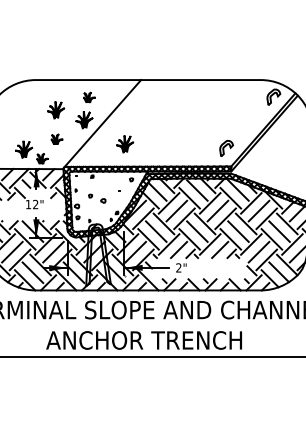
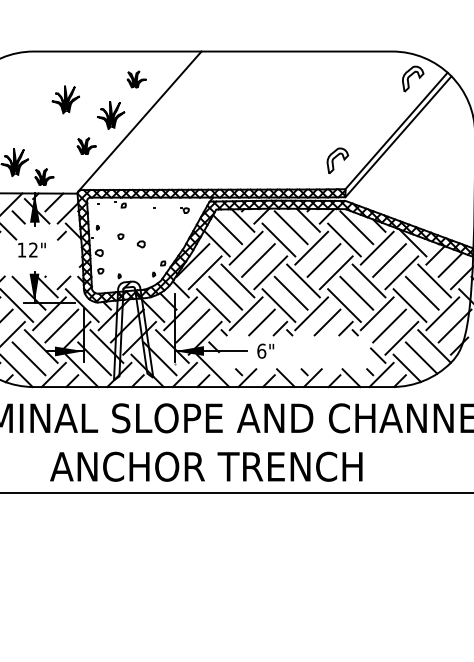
curve: (89, 97) -> (136, 79), moved
curve: (56, 138) -> (85, 144), moved
curve: (125, 144) -> (176, 154), removed
text: (178, 267) -> (261, 350), 2" -> 6"

